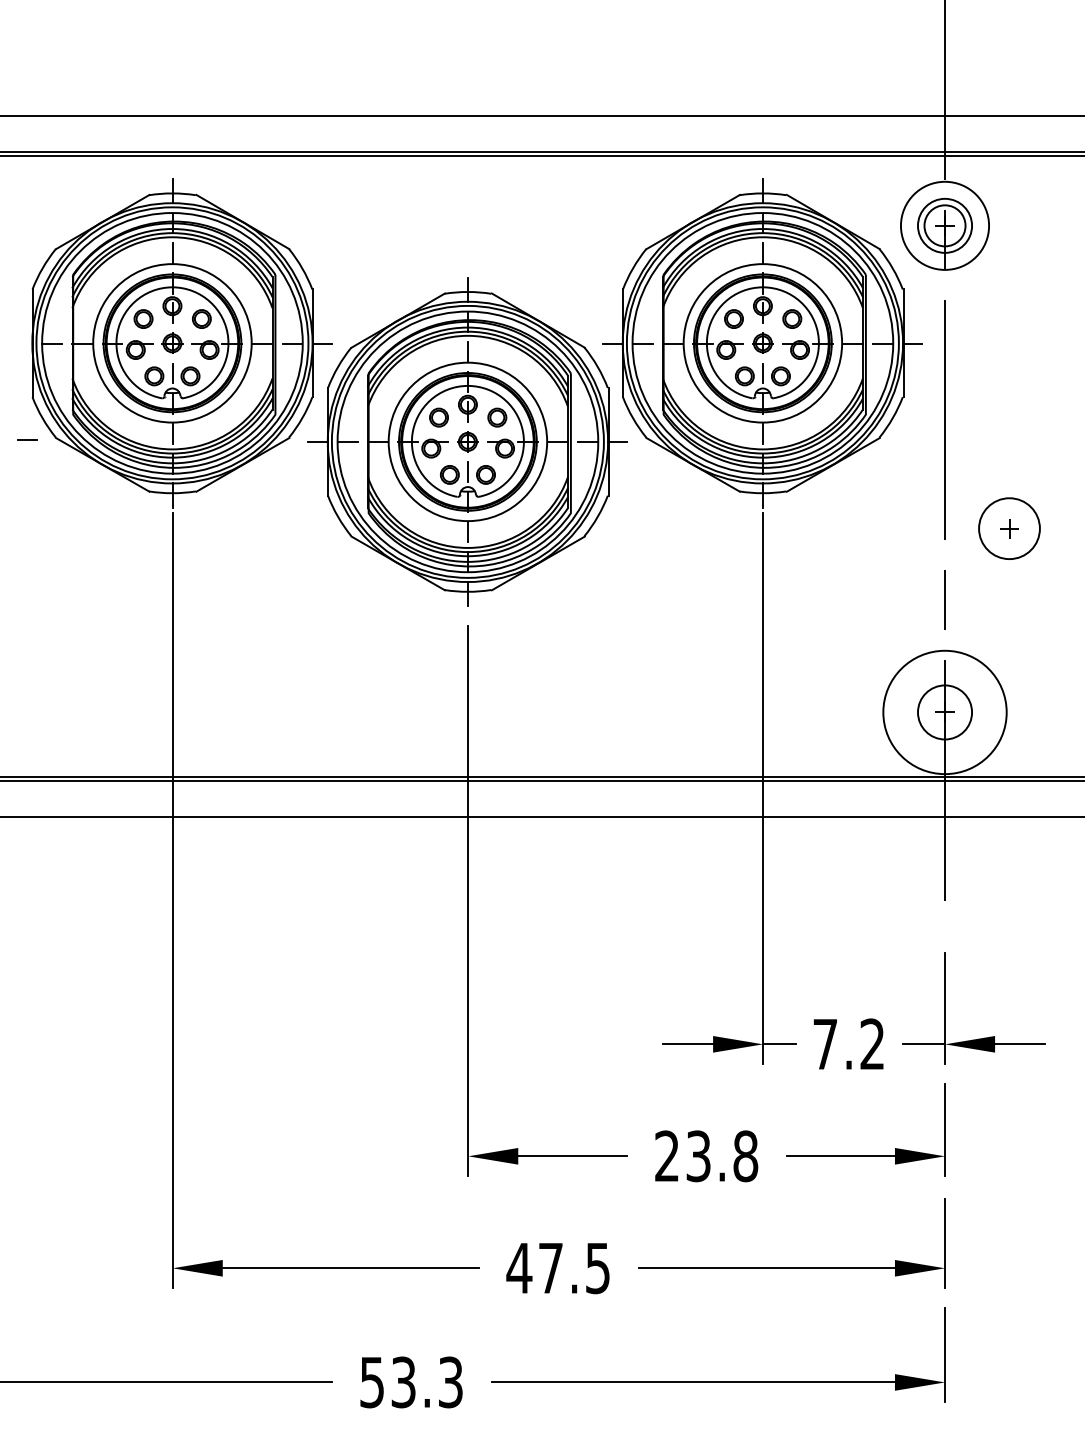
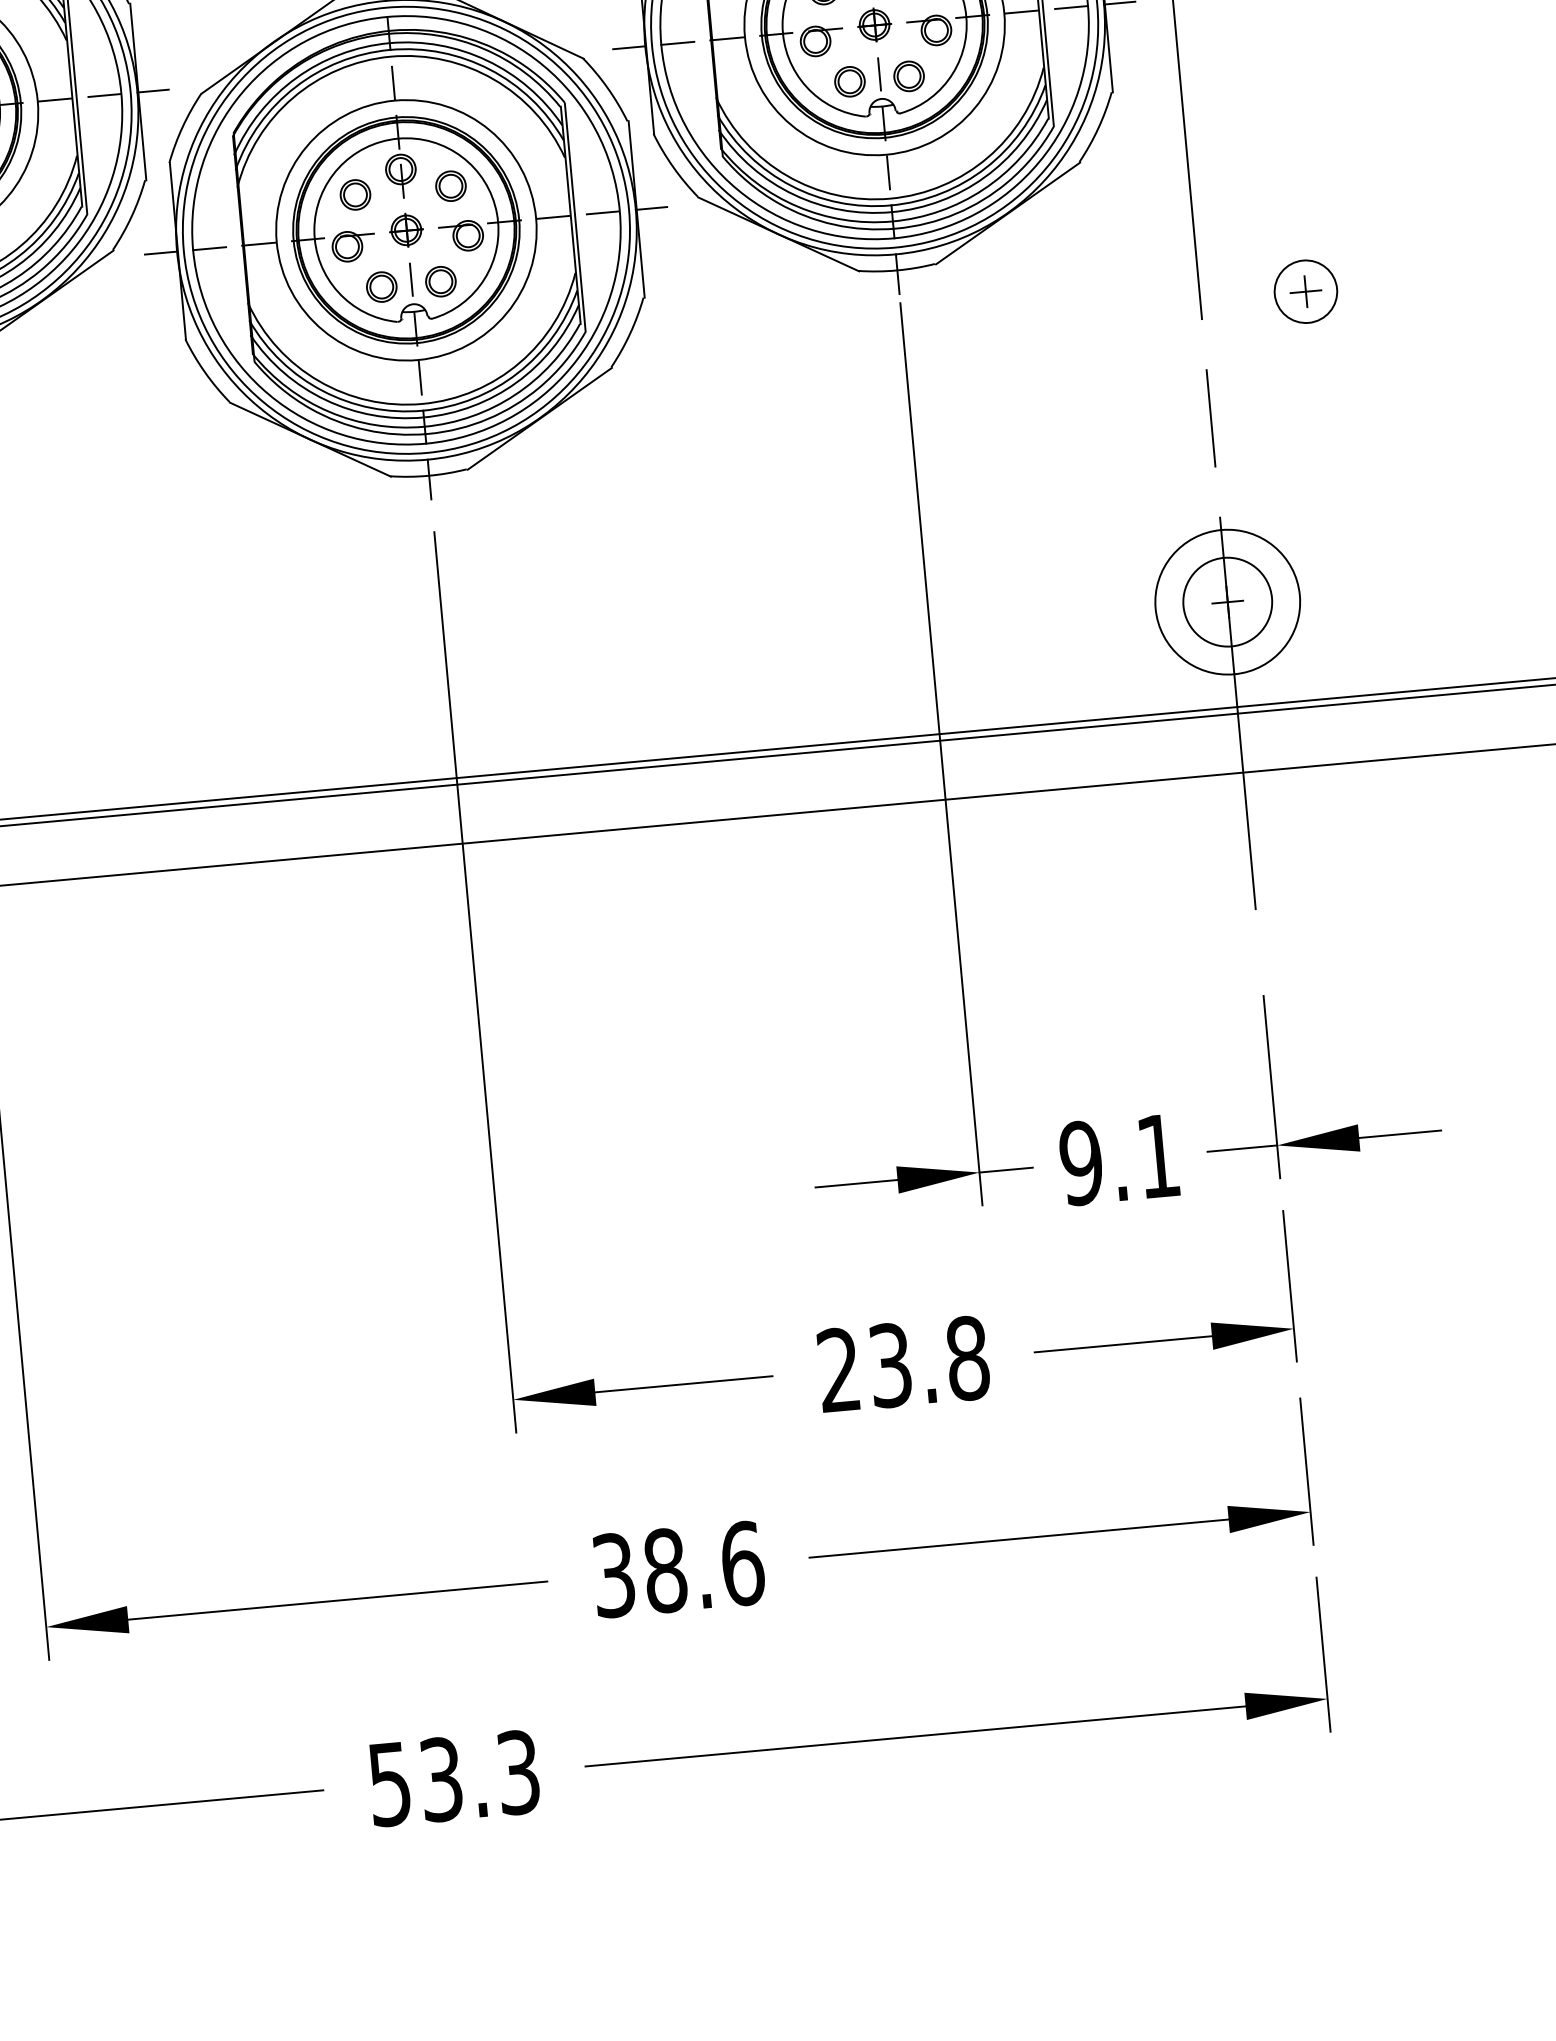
circle: (1009, 528) -> (1305, 291), size x0.62
circle: (944, 712) -> (1226, 602), size x0.71
text: (848, 1044) -> (1119, 1160), 7.2 -> 9.1
text: (558, 1268) -> (677, 1570), 47.5 -> 38.6

